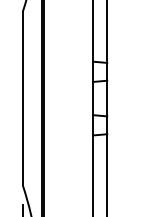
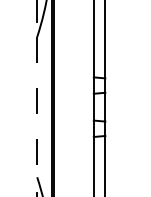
line: (23, 98) -> (37, 107), solid -> dashed

